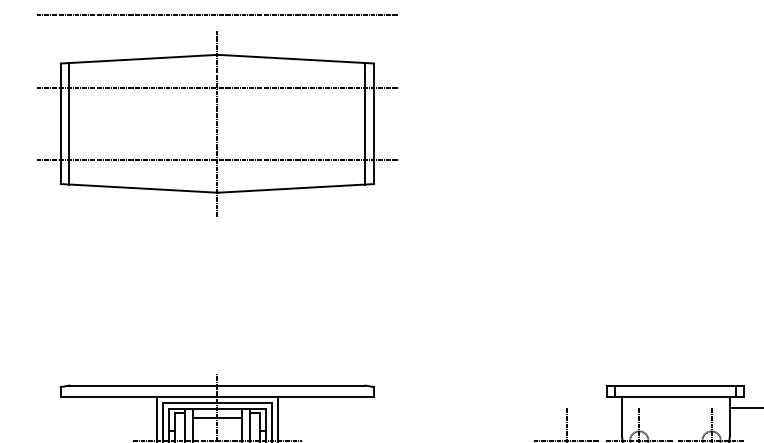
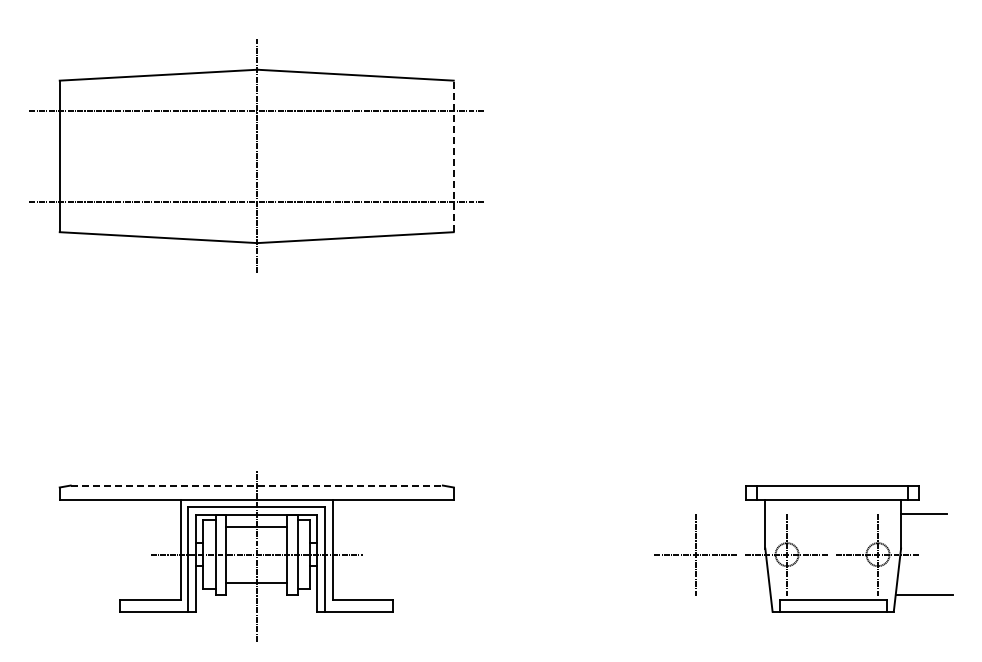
line: (217, 15) -> (256, 20), removed
line: (69, 123) -> (70, 156), removed
line: (365, 123) -> (442, 156), removed
line: (373, 123) -> (453, 156), solid -> dashed
line: (218, 385) -> (257, 485), solid -> dashed

